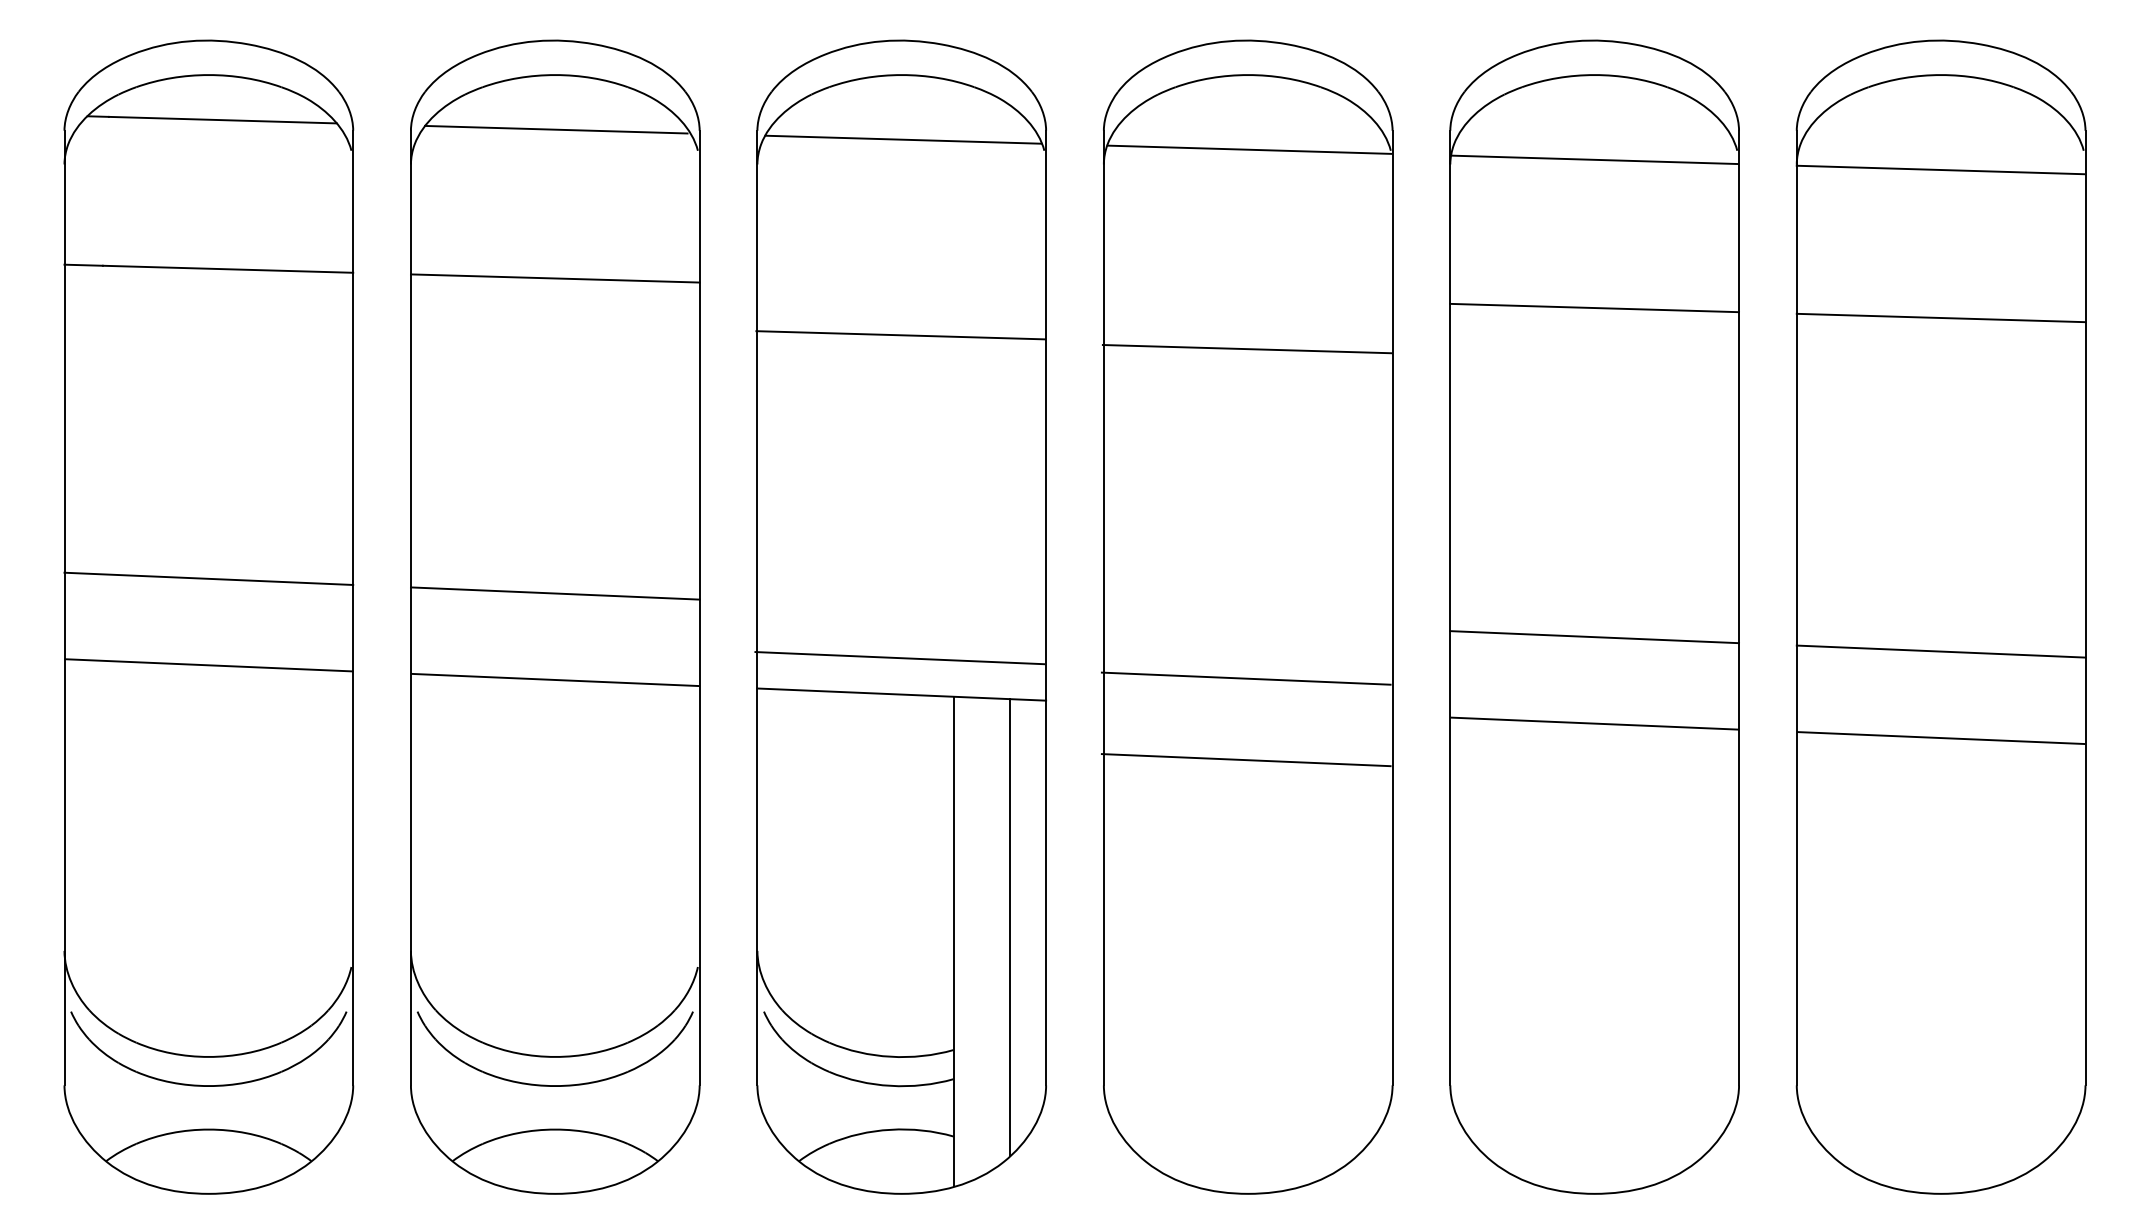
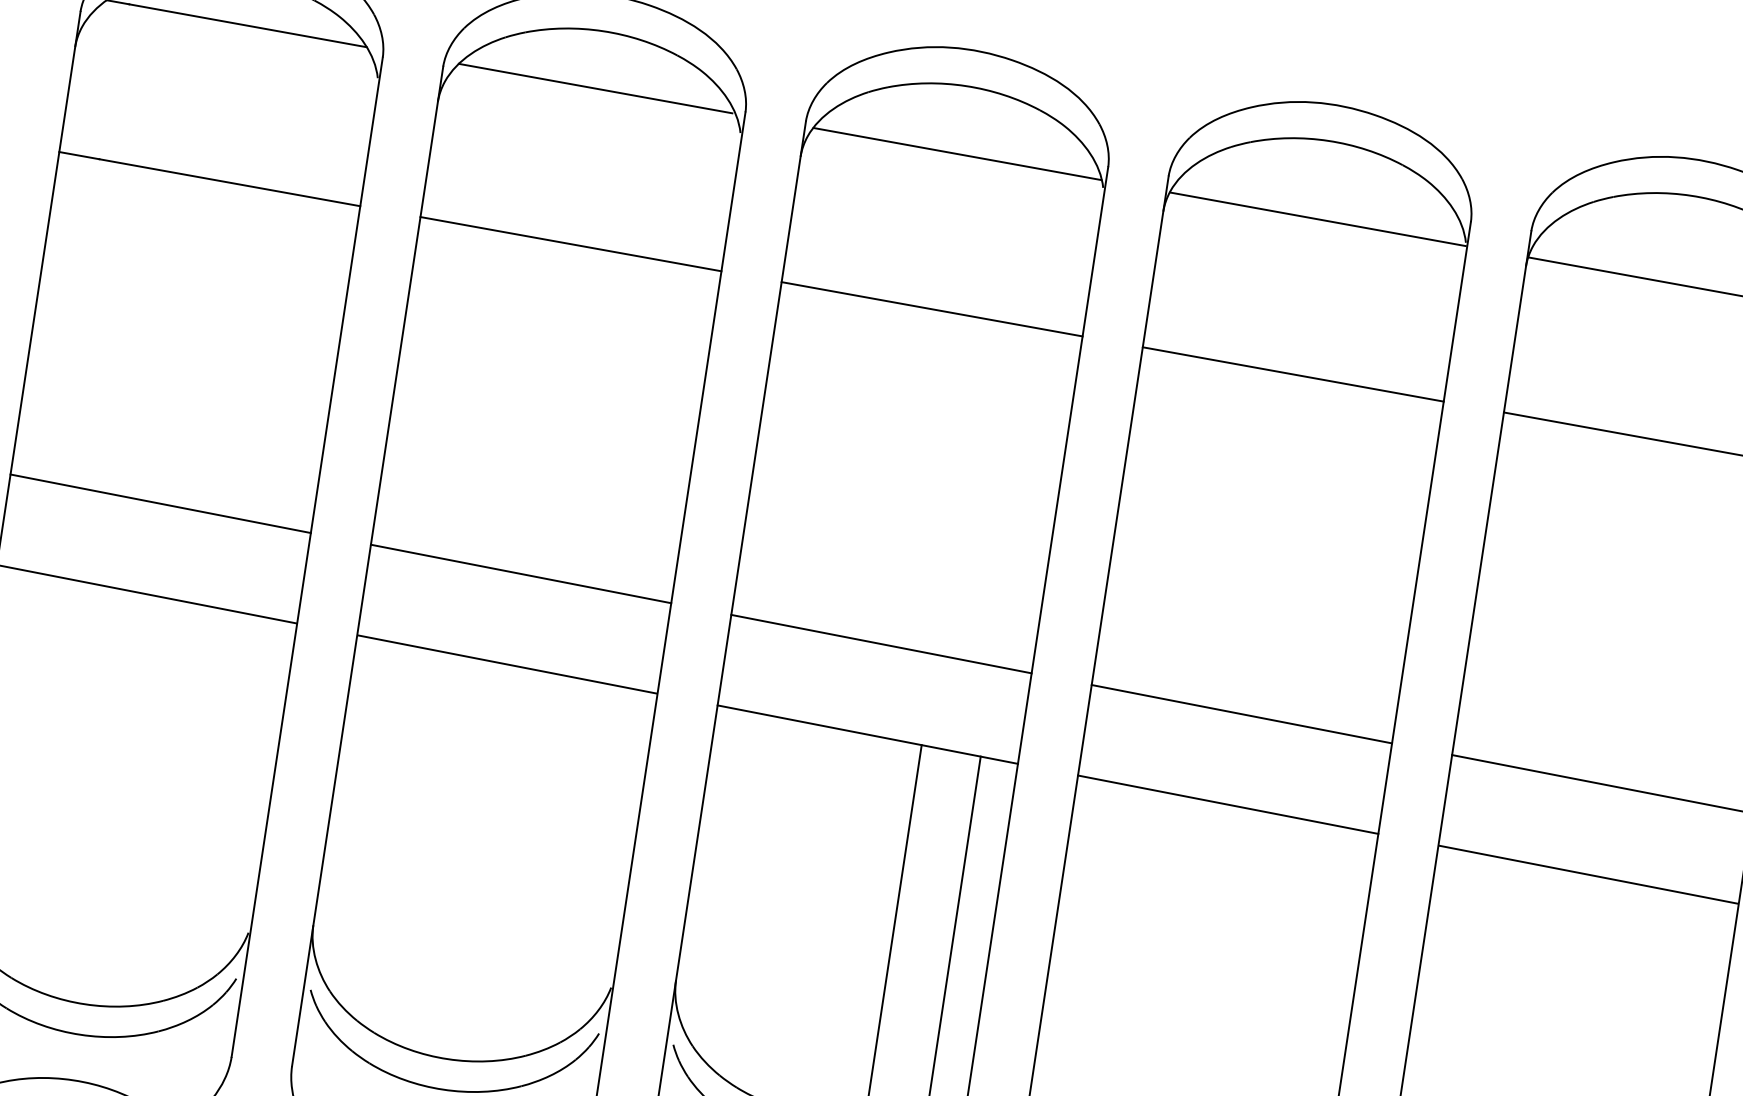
line: (900, 335) -> (931, 309), moved
line: (1246, 349) -> (1292, 374), moved
line: (899, 658) -> (881, 644), moved
line: (1245, 678) -> (1241, 713), moved
line: (1245, 760) -> (1227, 804), moved

